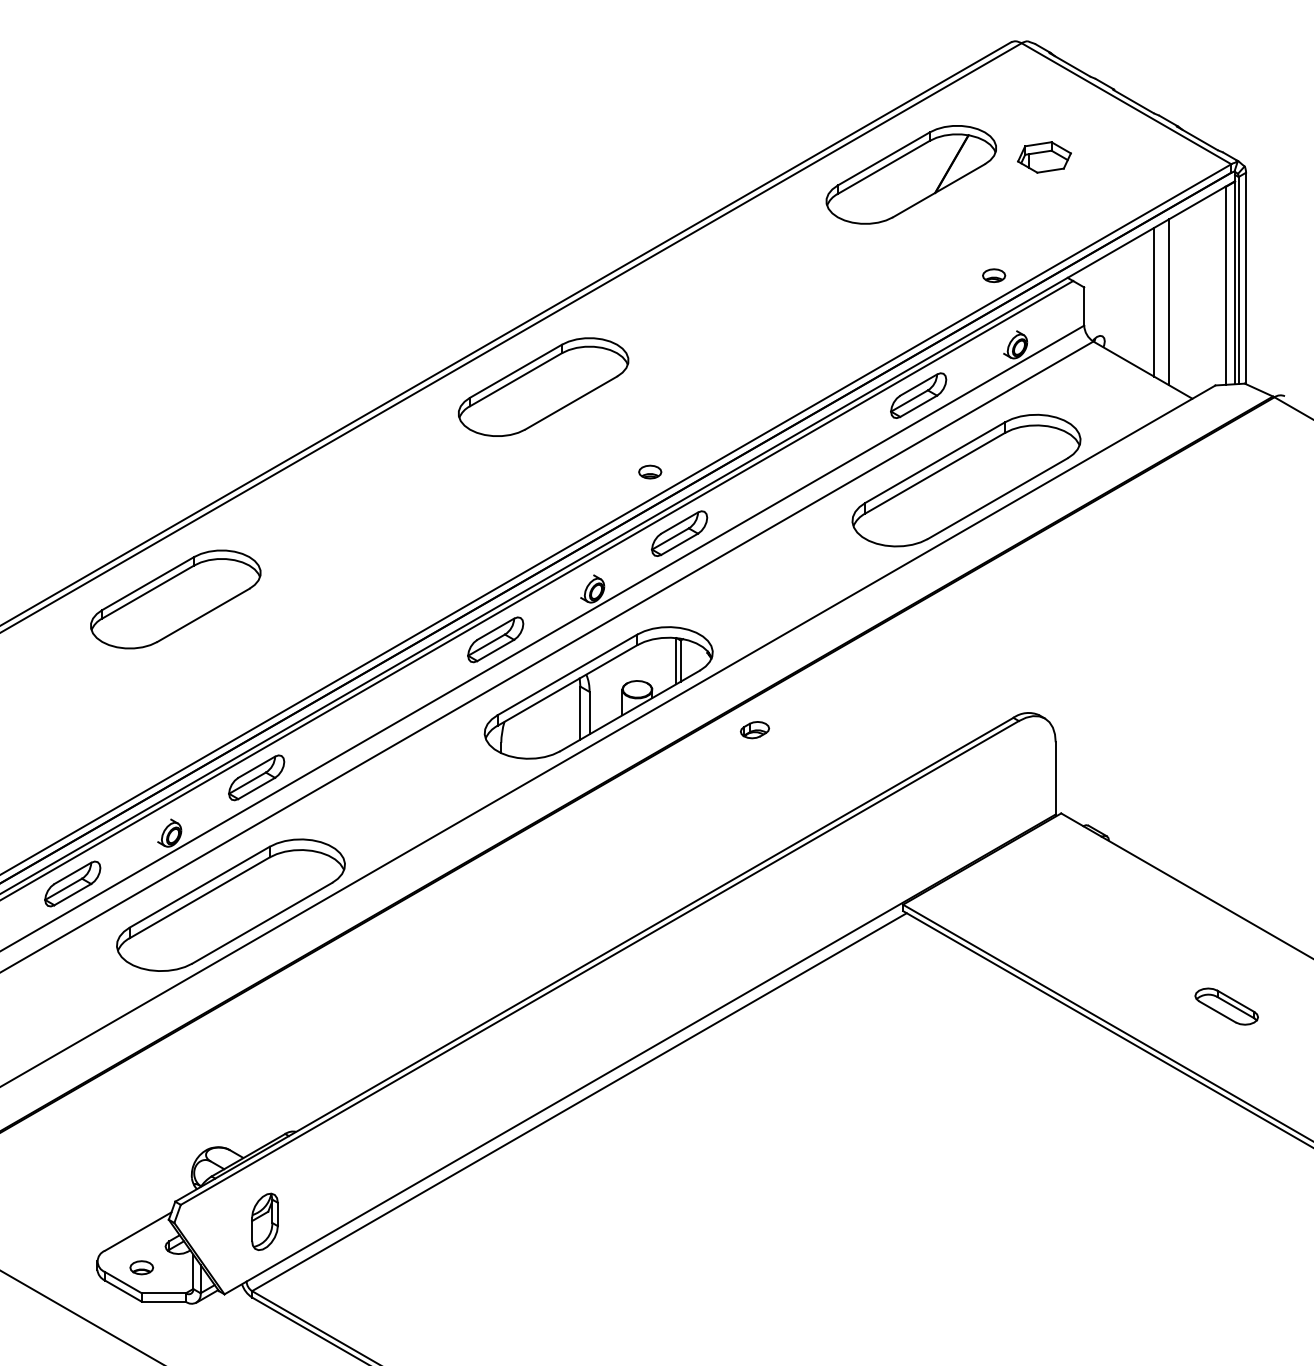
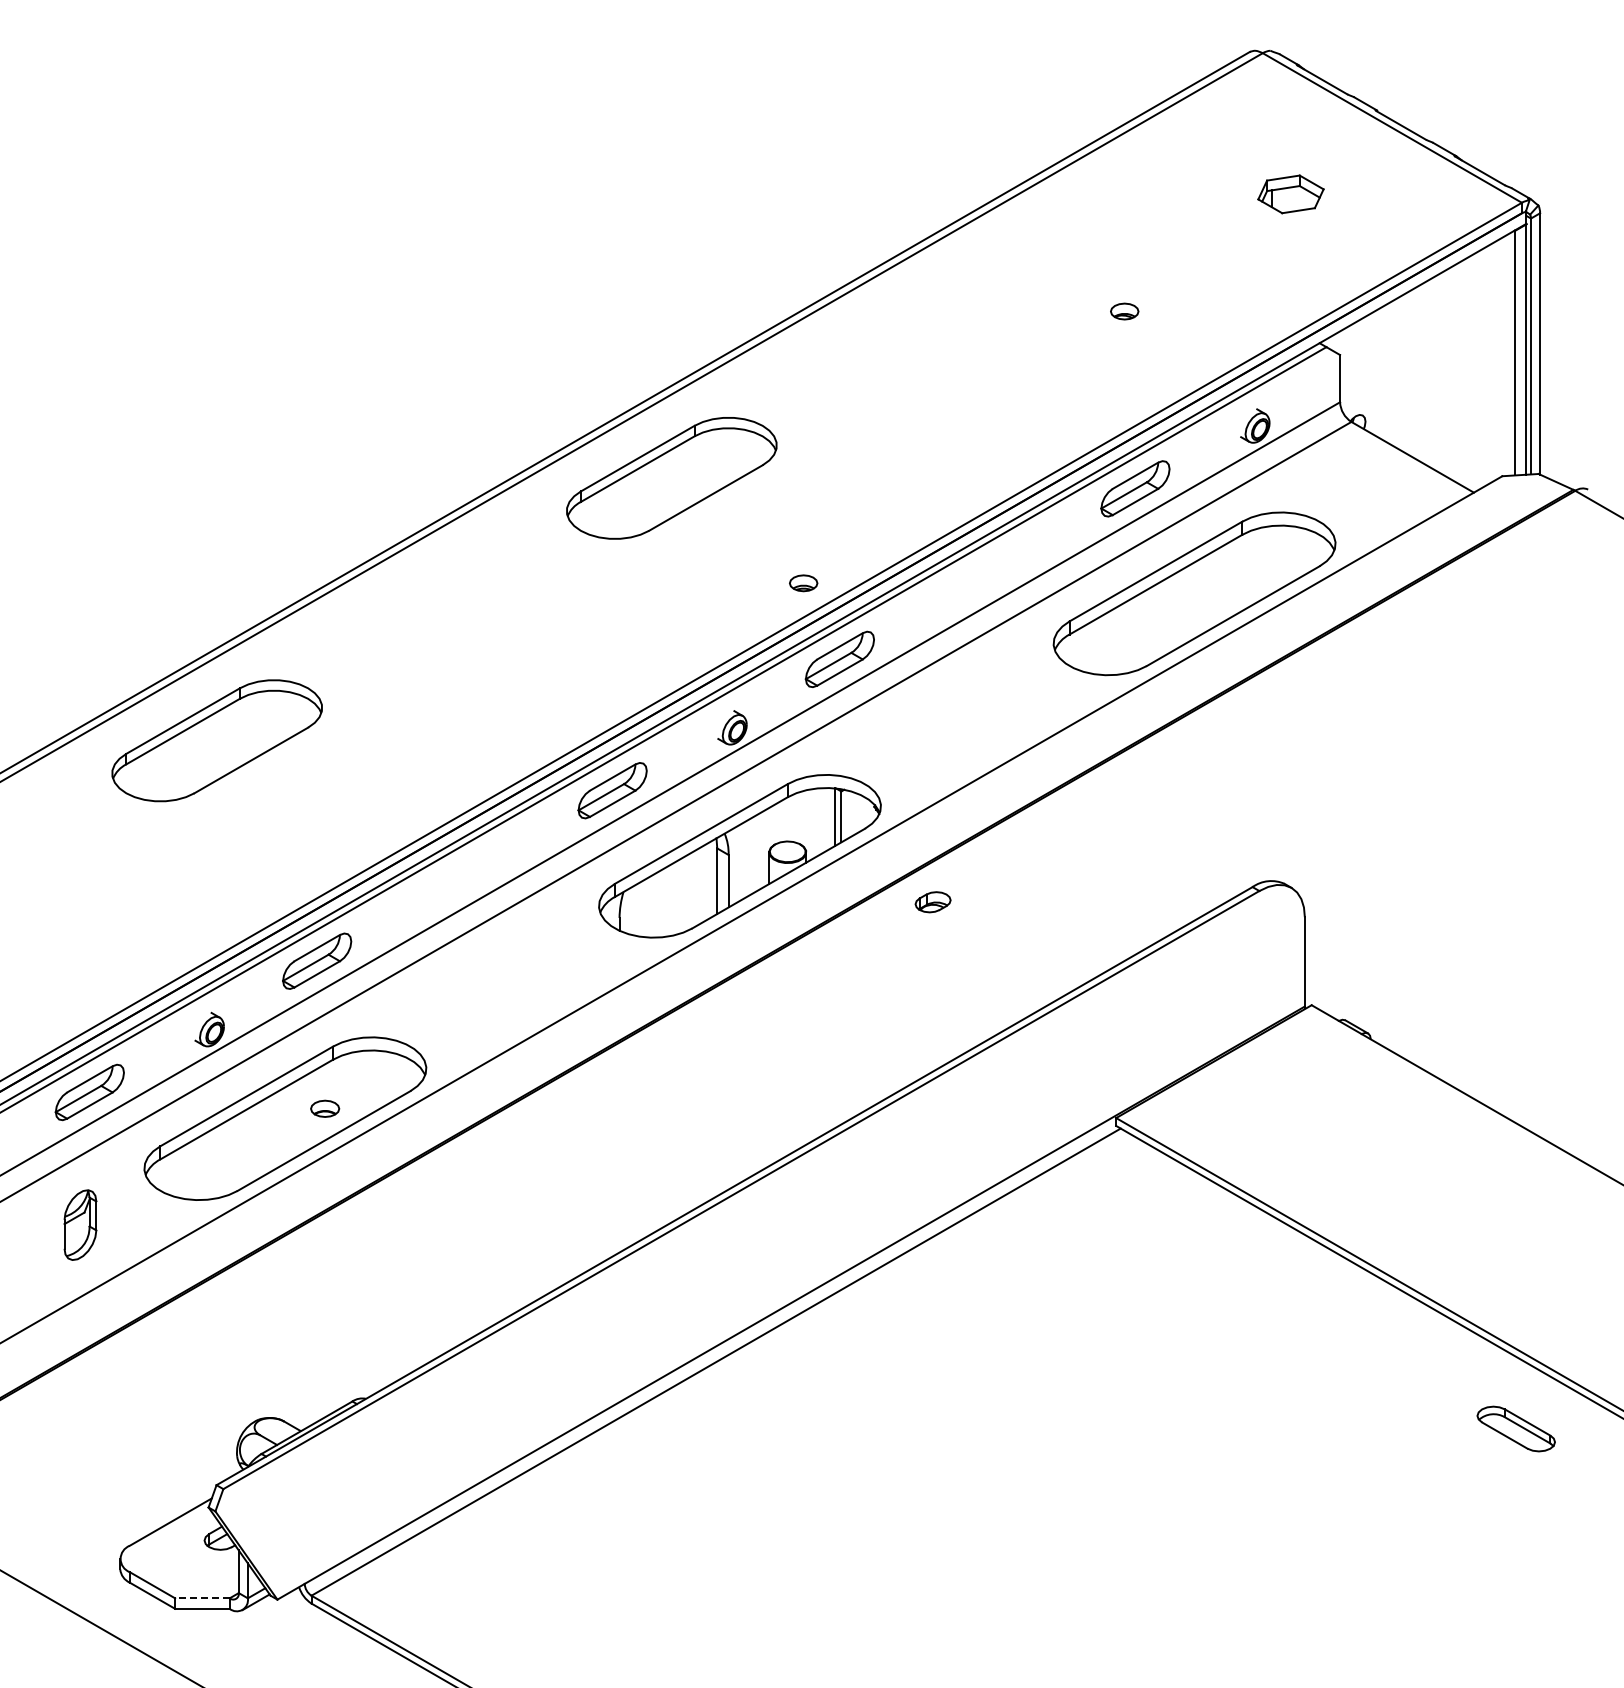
part: (911, 174) -> (1126, 215), removed
part: (993, 275) -> (1124, 311), moved
line: (1154, 302) -> (1426, 373), removed
line: (1168, 302) -> (1444, 373), removed
part: (1226, 1006) -> (1515, 1428), moved
part: (265, 1221) -> (80, 1224), moved
part: (142, 1267) -> (325, 1108), moved
line: (163, 1293) -> (201, 1598), solid -> dashed

